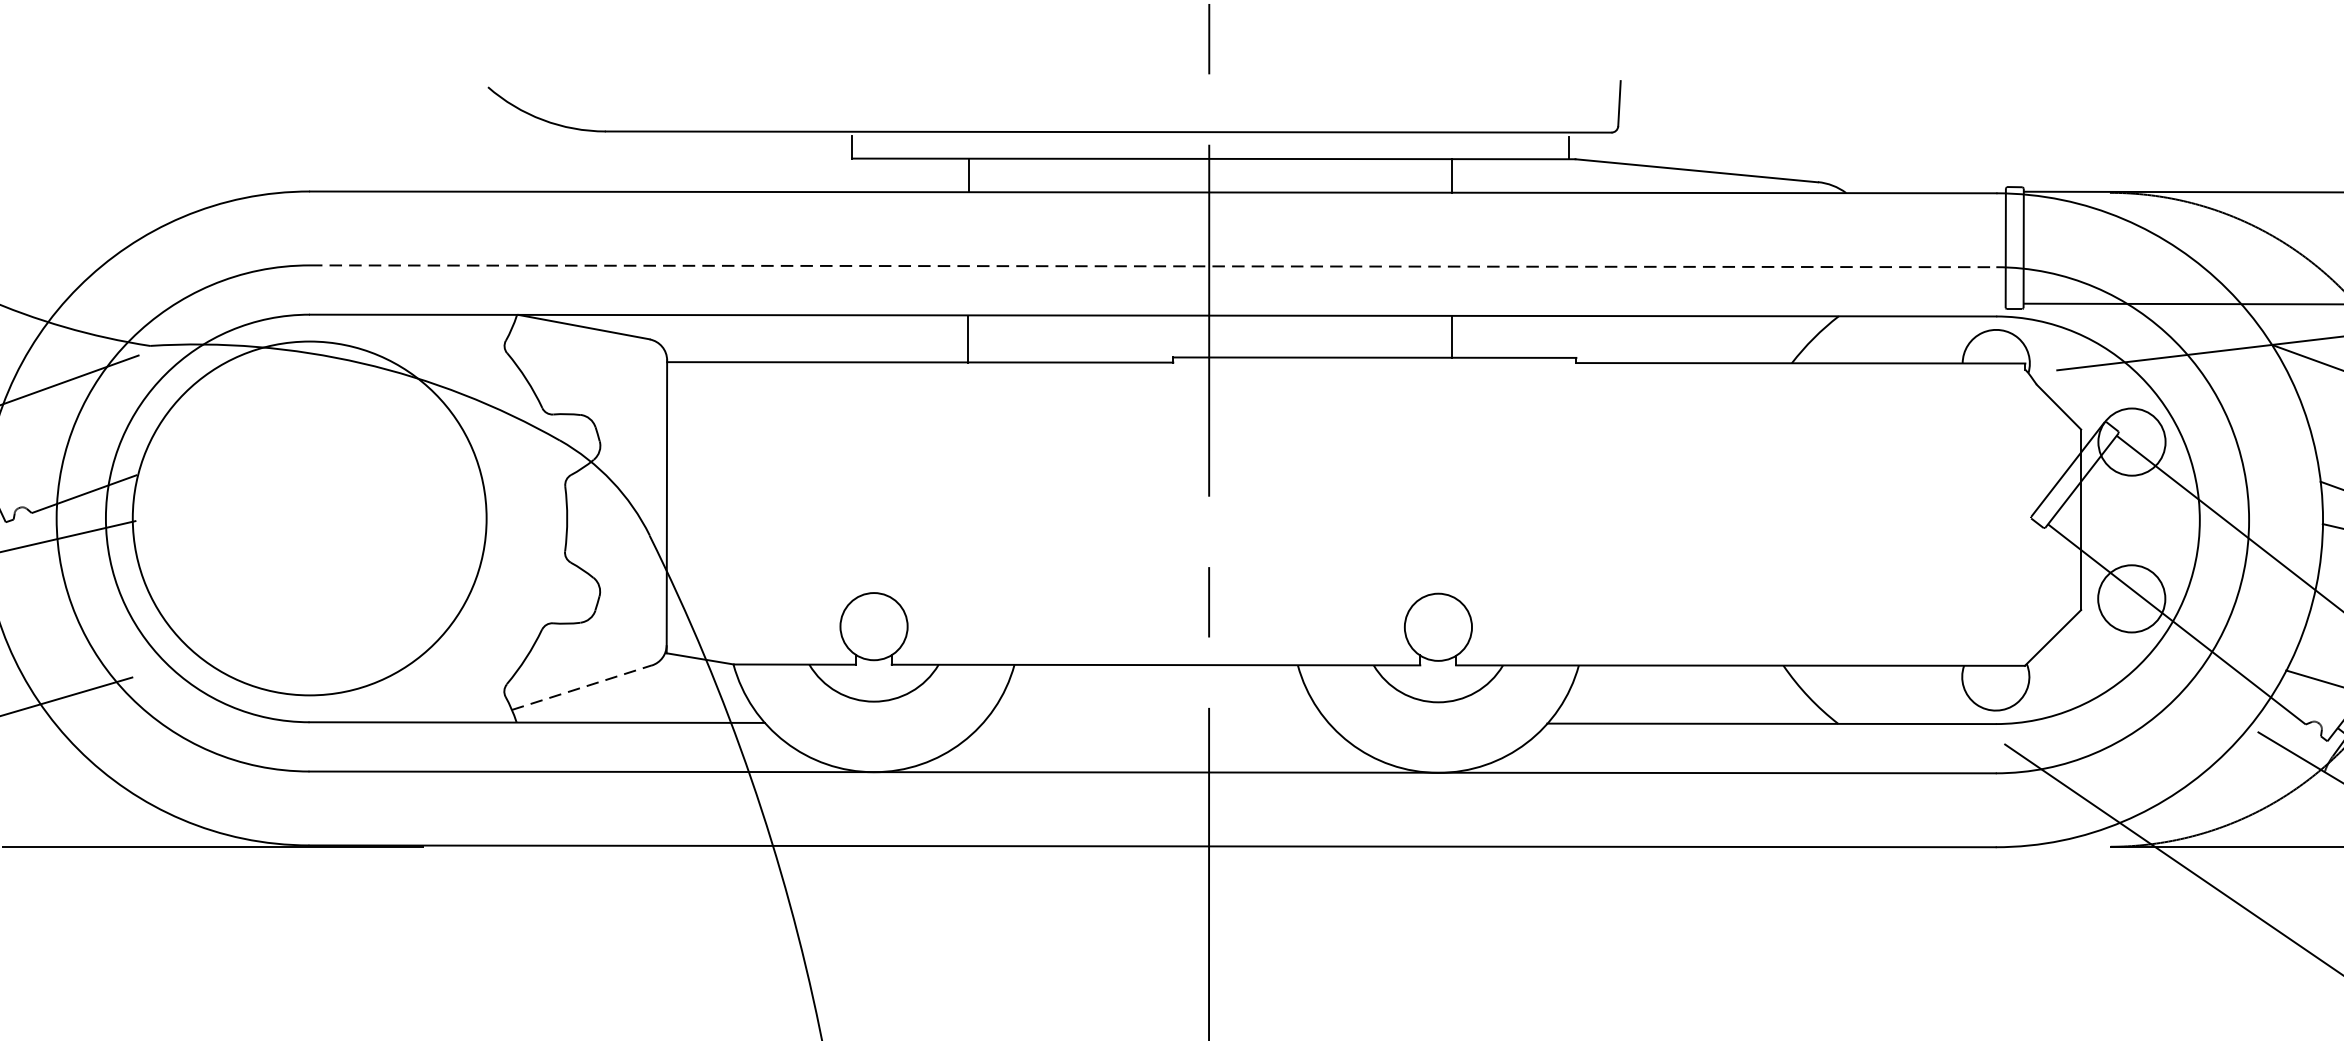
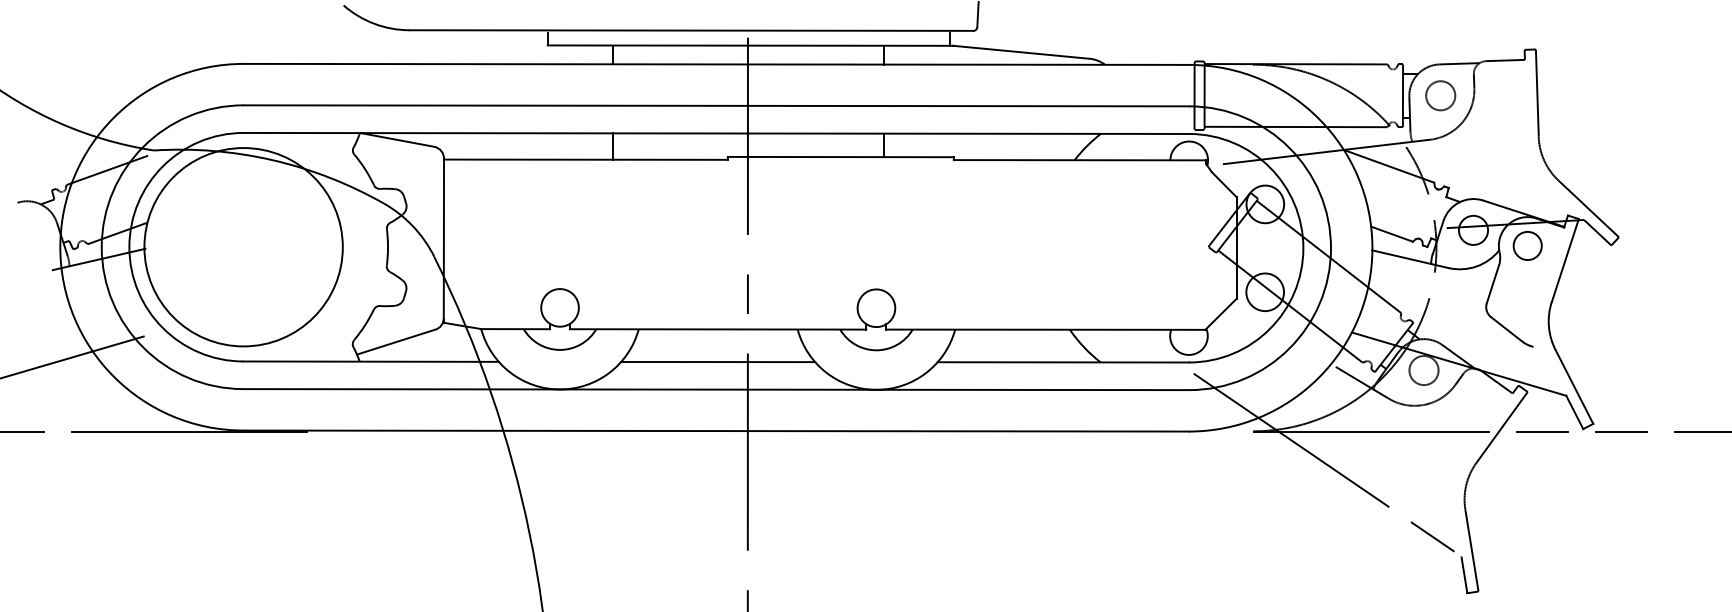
line: (1153, 265) -> (716, 105), dashed -> solid
line: (582, 686) -> (396, 341), dashed -> solid
line: (1156, 722) -> (718, 361), added

